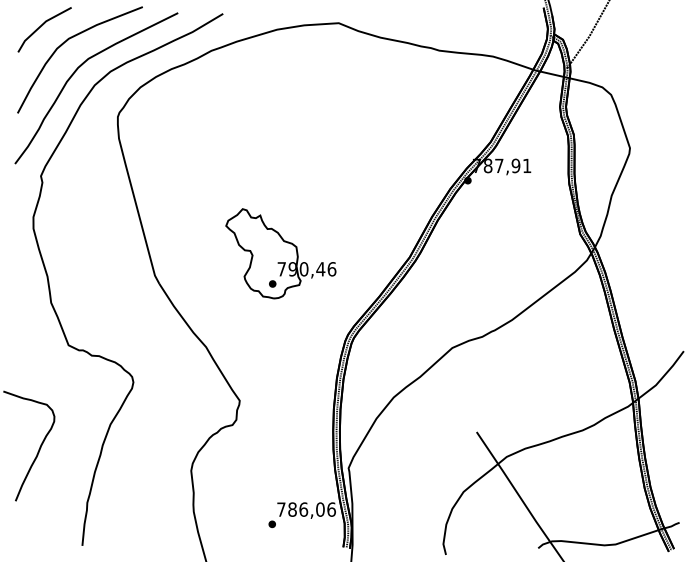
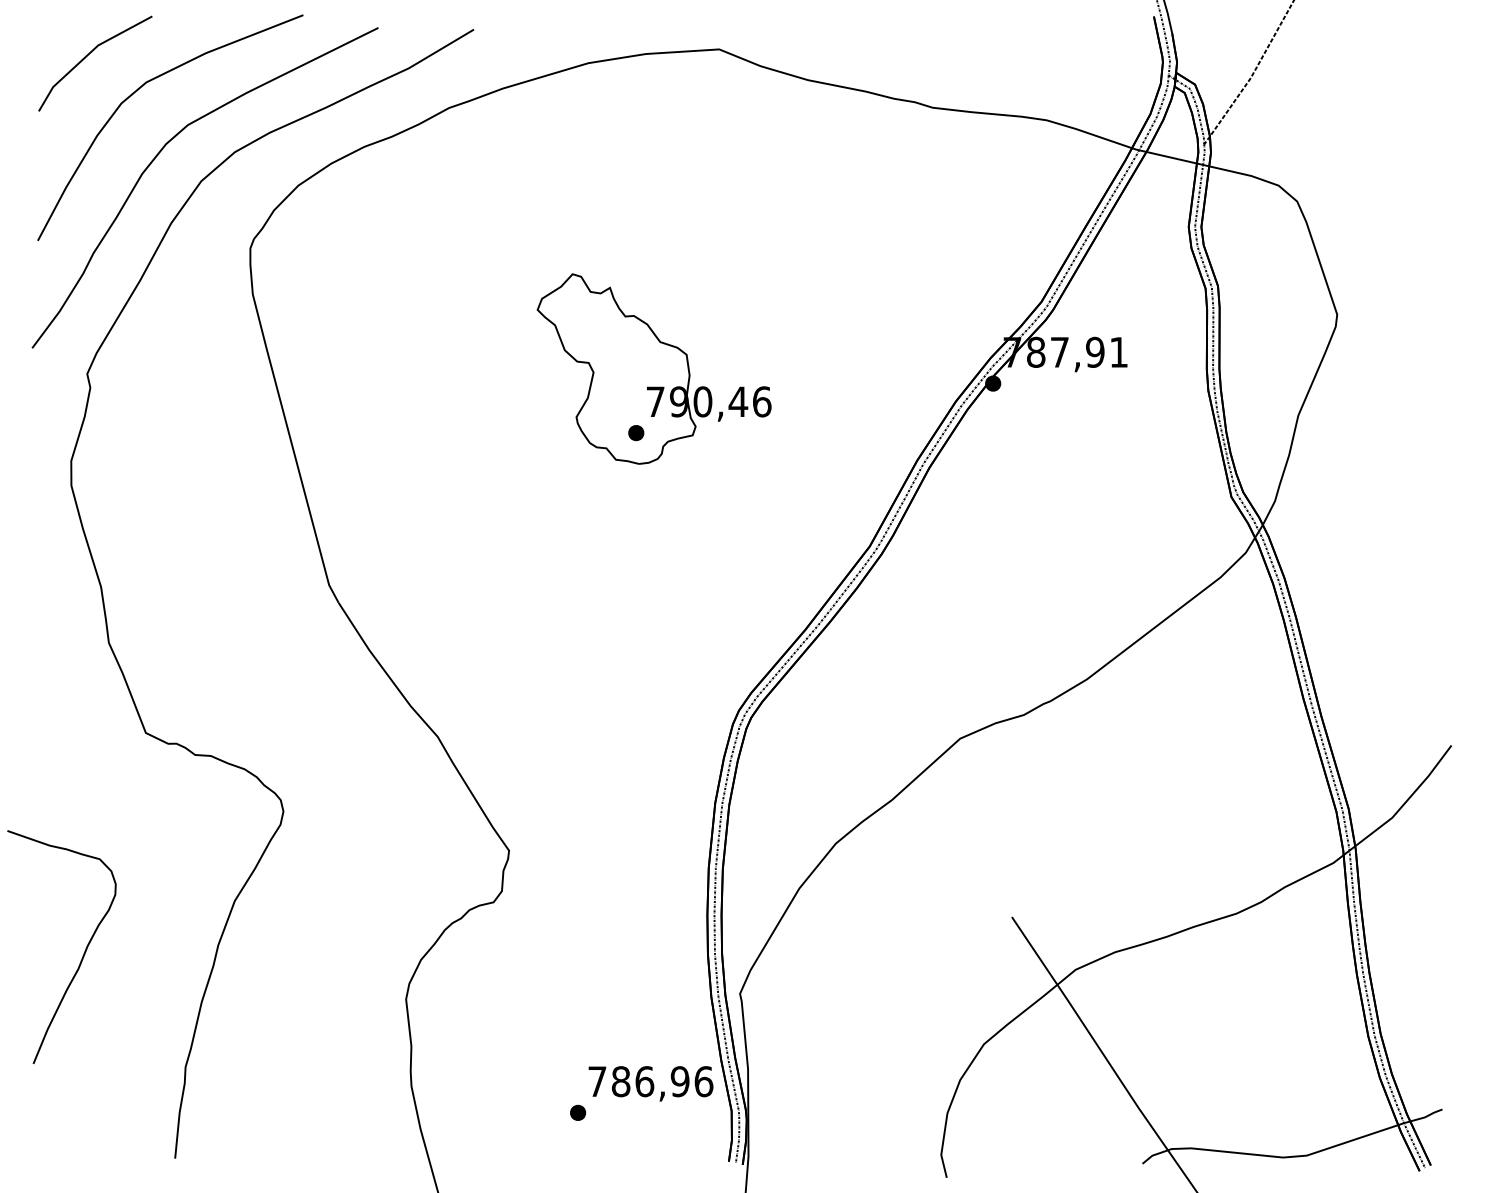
part: (280, 253) -> (652, 368), moved
text: (320, 509) -> (680, 1081), 786,06 -> 786,96

